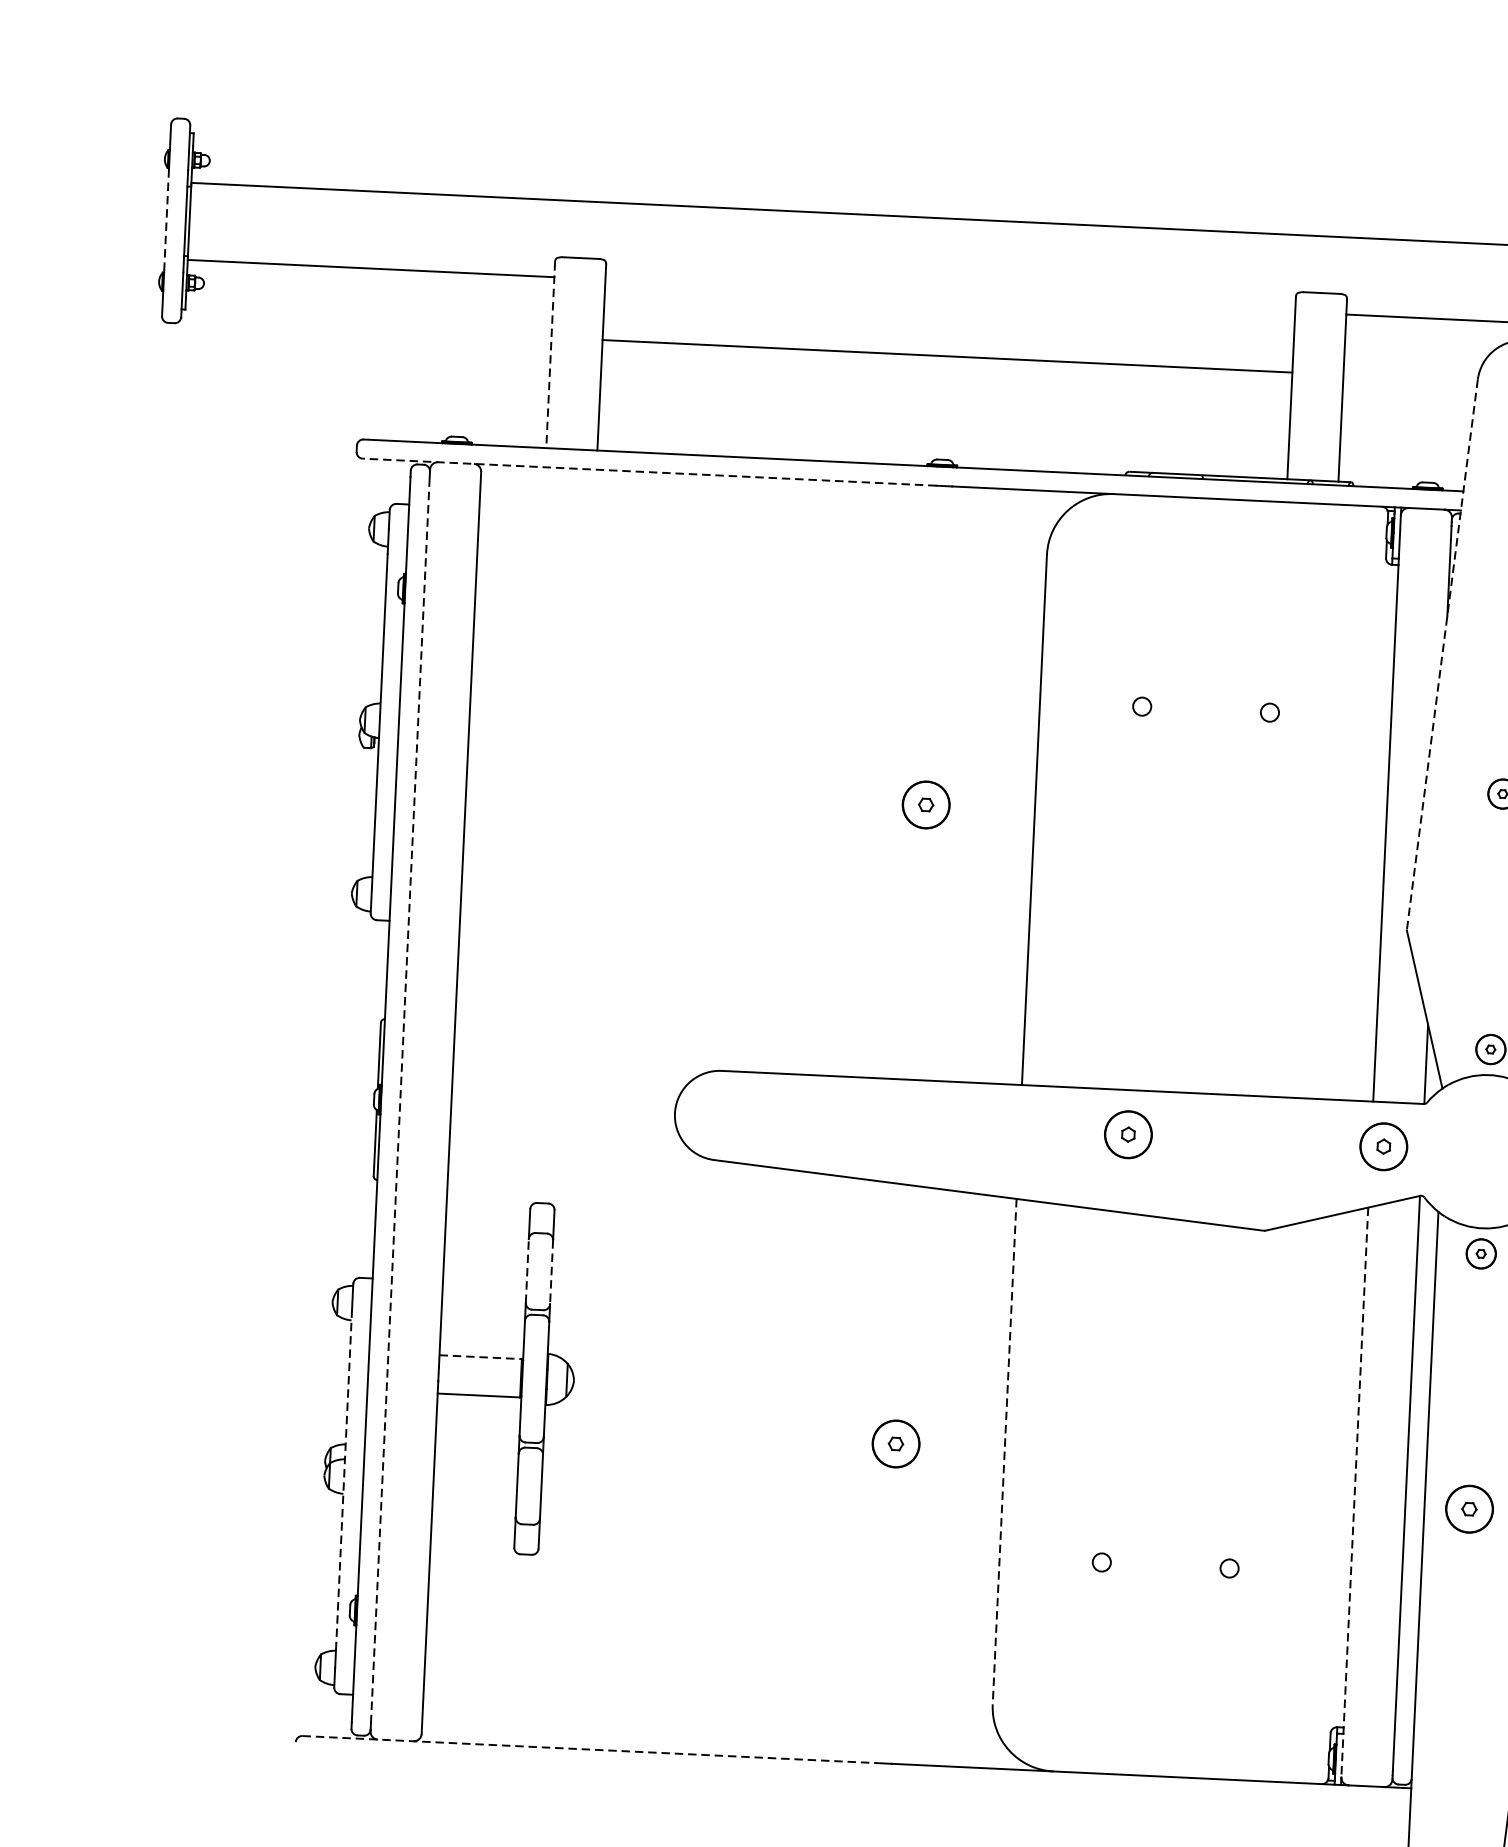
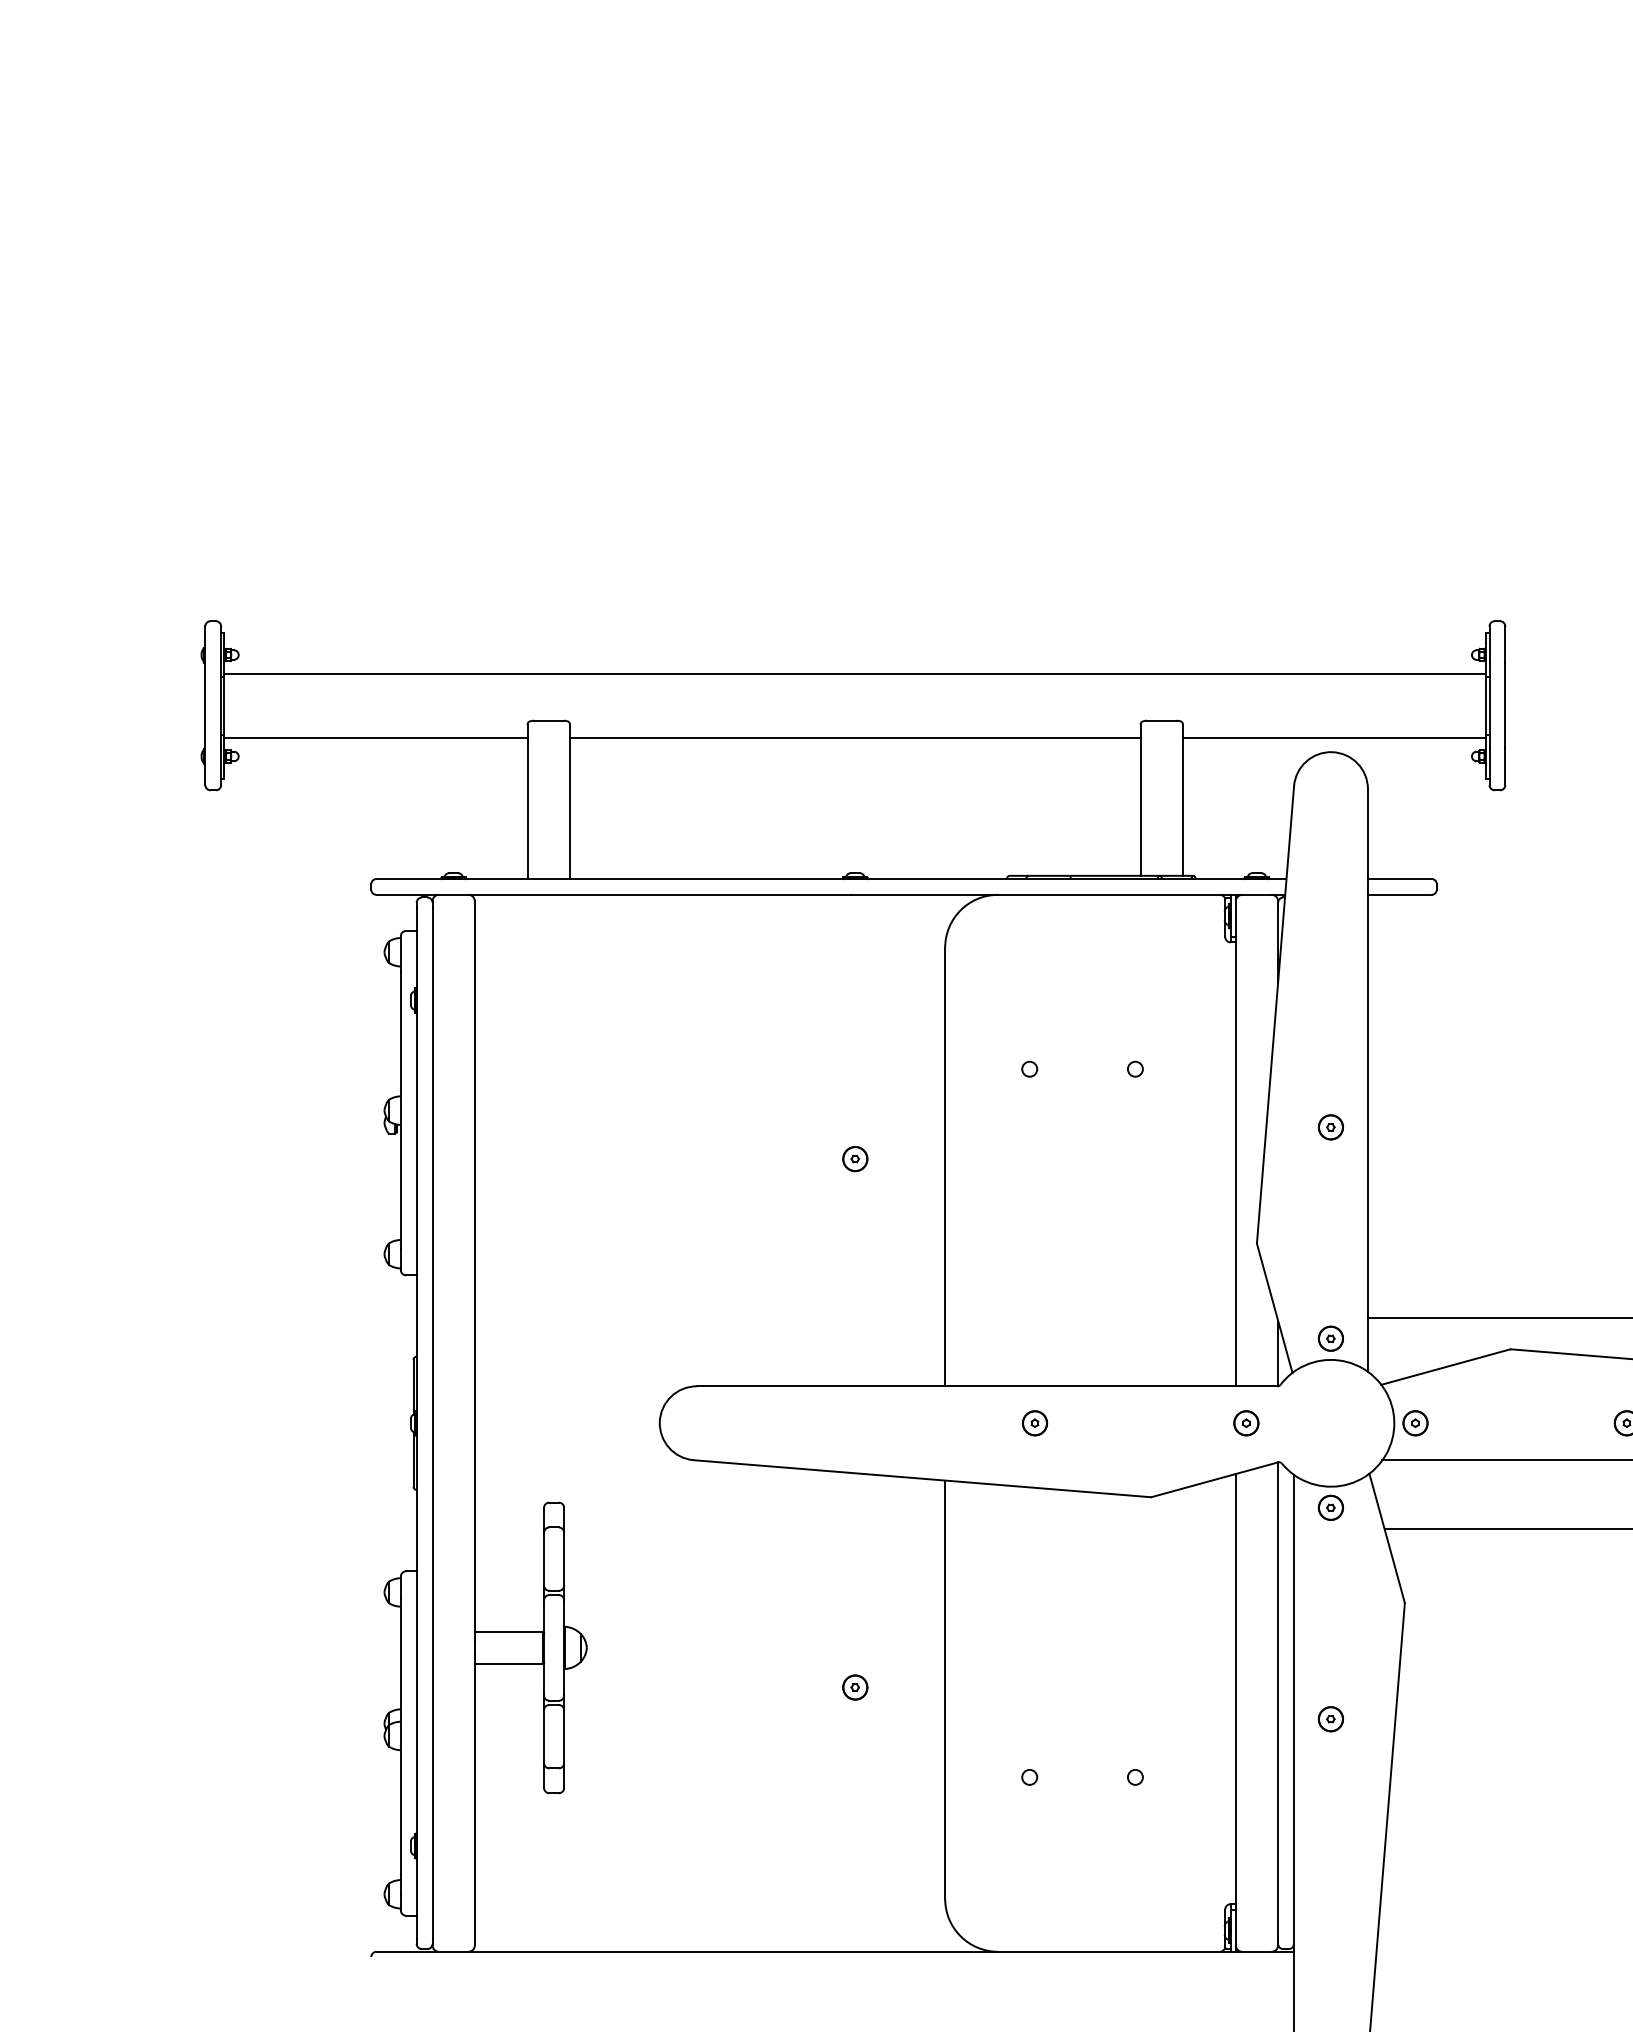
line: (166, 221) -> (205, 706), dashed -> solid
line: (550, 355) -> (527, 802), dashed -> solid
line: (946, 356) -> (854, 737), moved
line: (649, 471) -> (613, 894), dashed -> solid
line: (1442, 655) -> (1275, 1015), dashed -> solid
part: (926, 805) -> (855, 1159), size x0.62
line: (400, 1099) -> (432, 1422), dashed -> solid
part: (1127, 1135) -> (1034, 1423), size x0.62
part: (1384, 1147) -> (1246, 1423), size x0.62
line: (527, 1270) -> (544, 1558), dashed -> solid
line: (552, 1272) -> (564, 1559), dashed -> solid
line: (481, 1357) -> (509, 1632), dashed -> solid
part: (896, 1443) -> (855, 1687), size x0.62
line: (1005, 1452) -> (945, 1690), dashed -> solid
line: (343, 1477) -> (400, 1736), dashed -> solid
line: (1354, 1492) -> (1235, 1709), dashed -> solid
part: (1468, 1509) -> (1330, 1719), size x0.62
line: (590, 1749) -> (614, 1951), dashed -> solid

